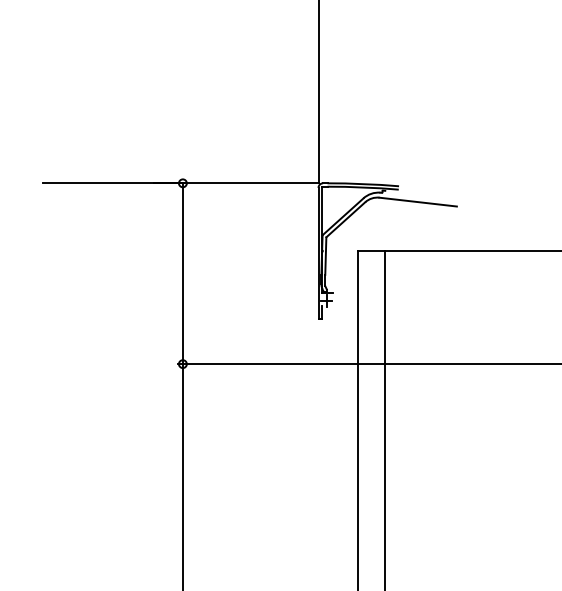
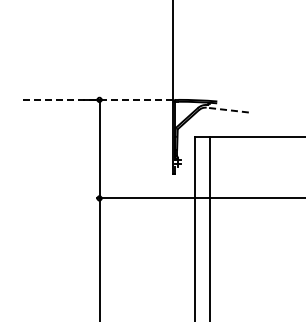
line: (179, 182) -> (97, 99), solid -> dashed
line: (417, 202) -> (227, 110), solid -> dashed

